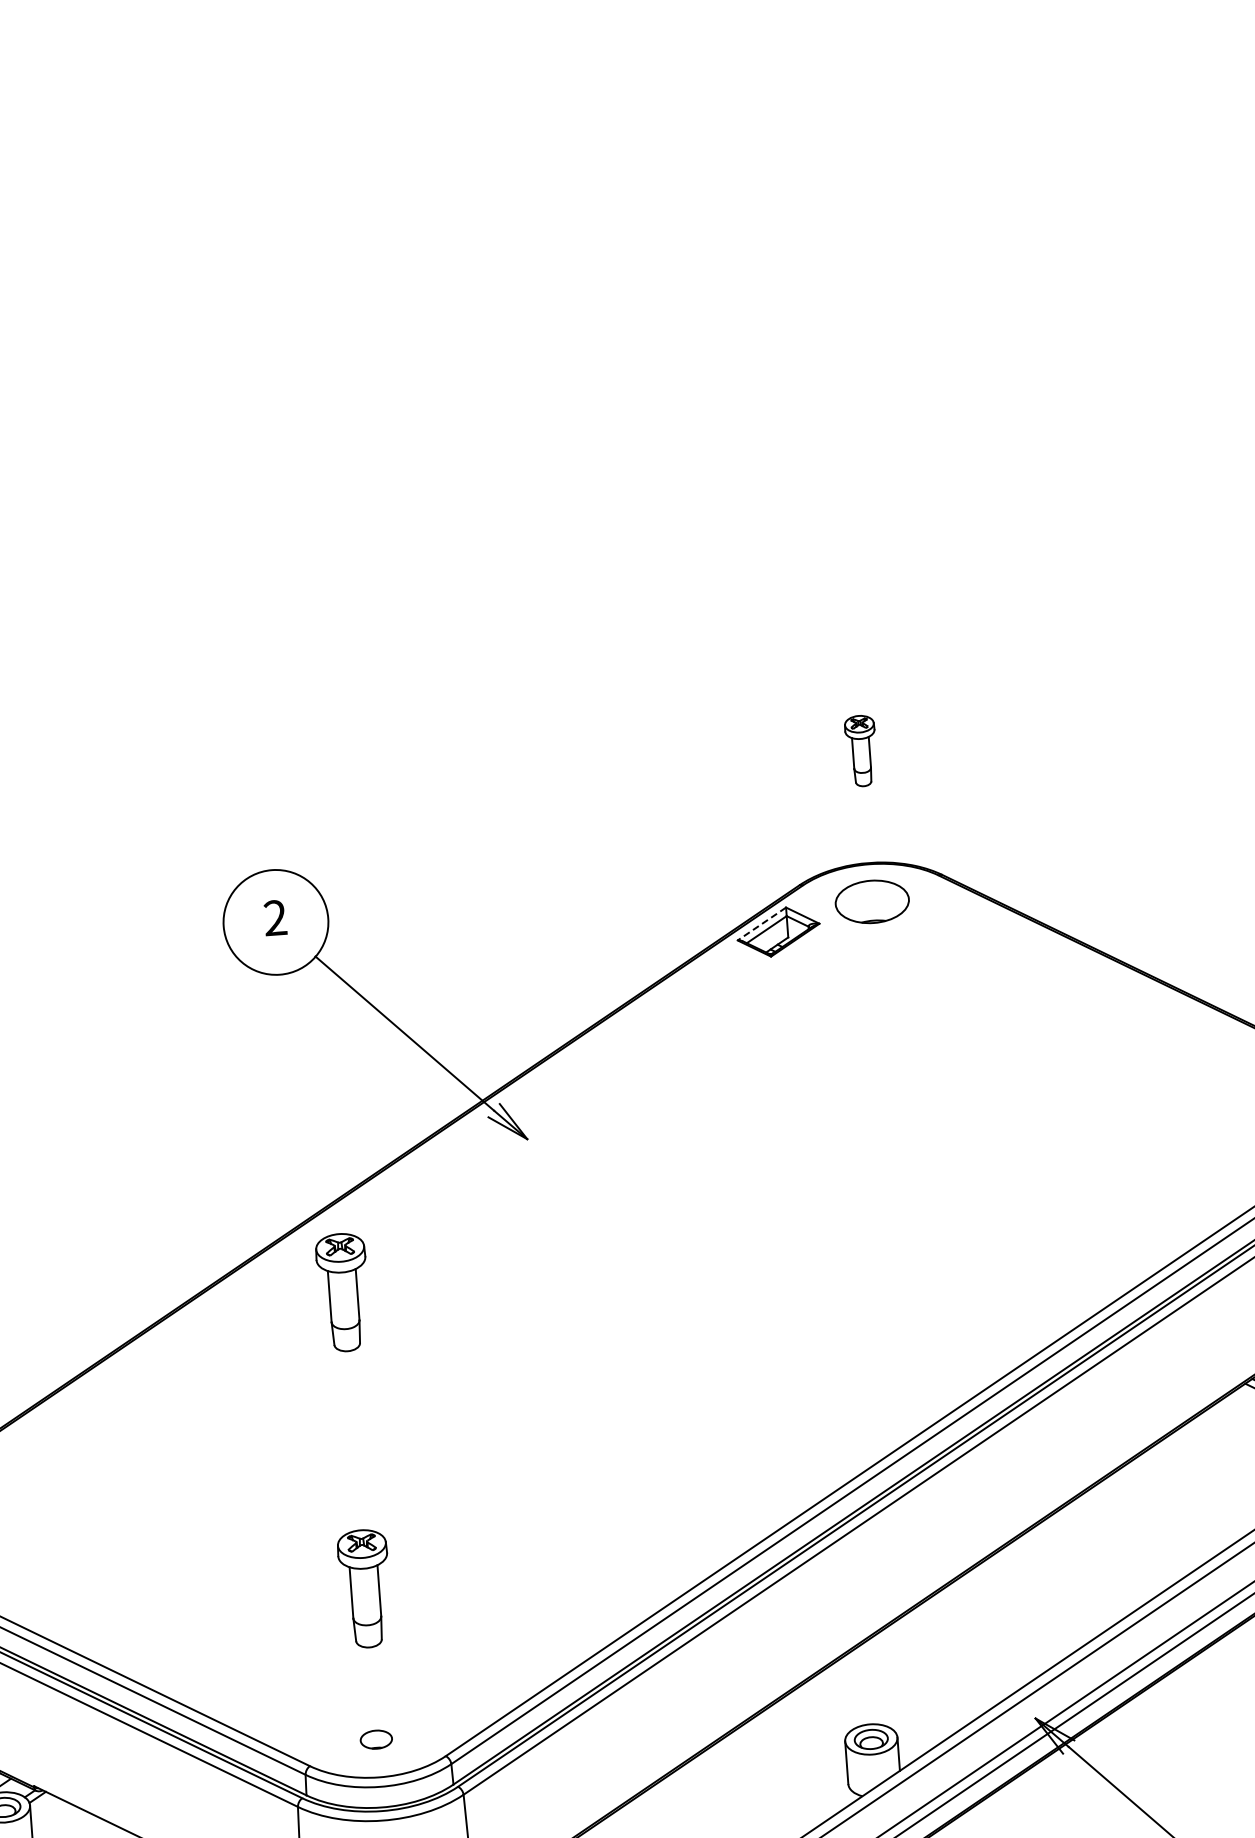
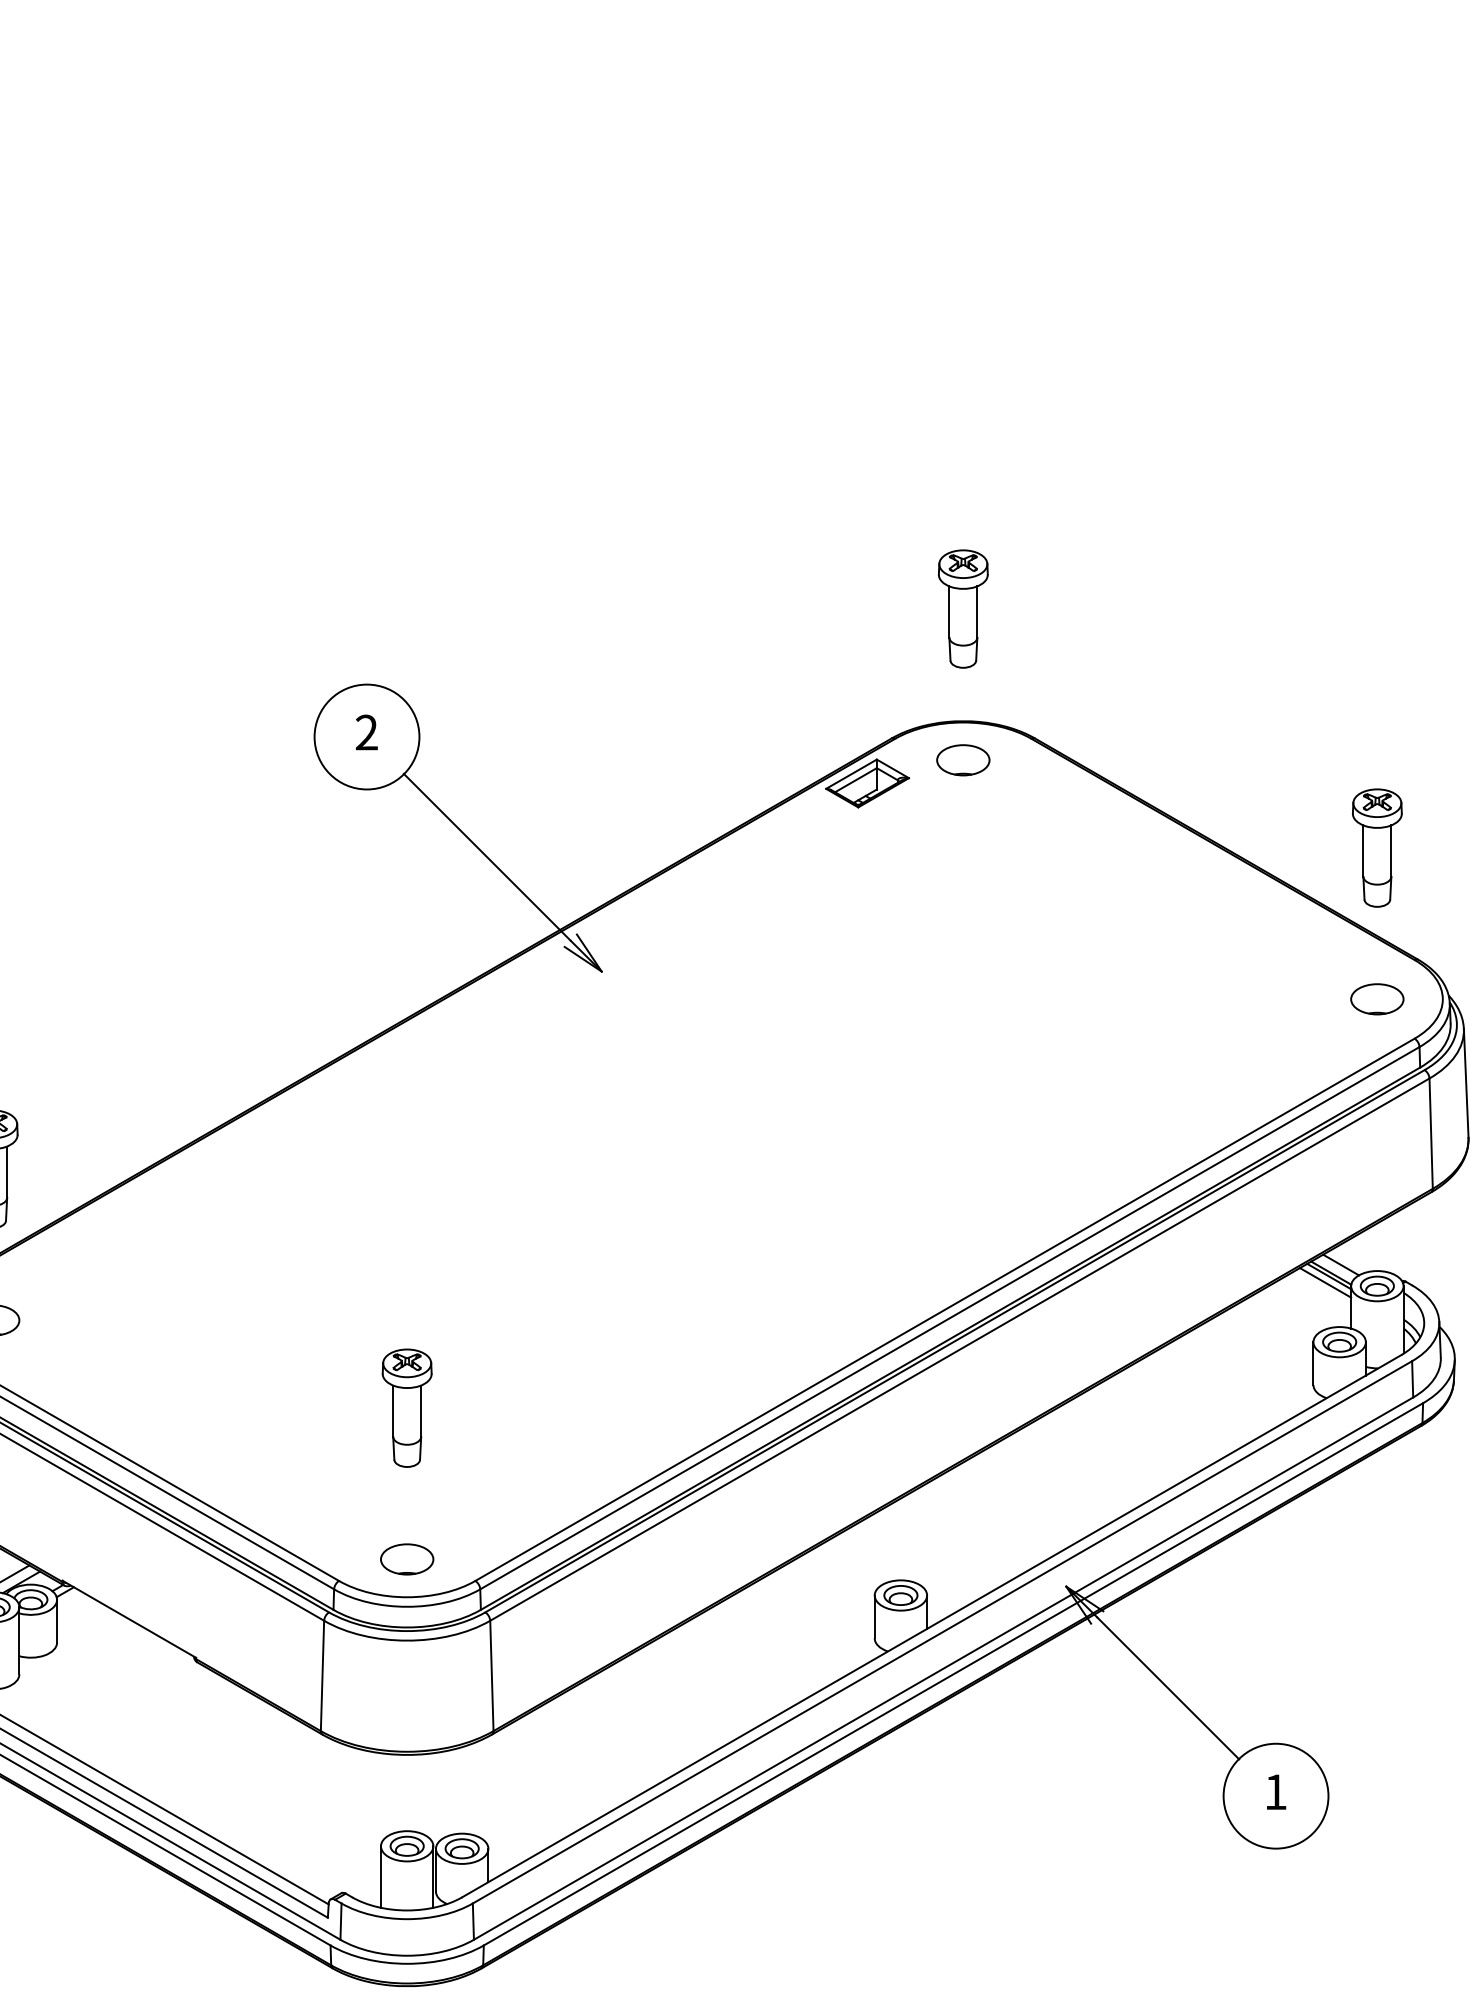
part: (861, 750) -> (963, 608), size x1.67
part: (872, 902) -> (963, 760), size x0.71
line: (761, 924) -> (851, 774), dashed -> solid
part: (342, 1291) -> (406, 1110), removed
part: (376, 1739) -> (407, 1559), size x1.67

